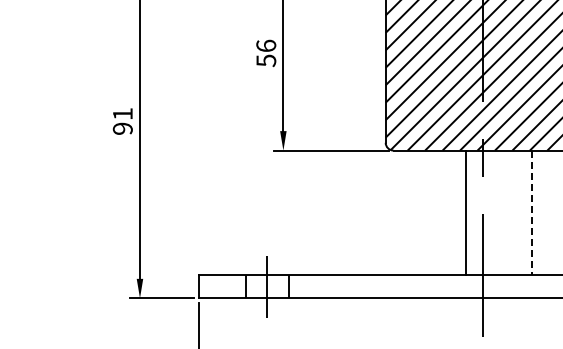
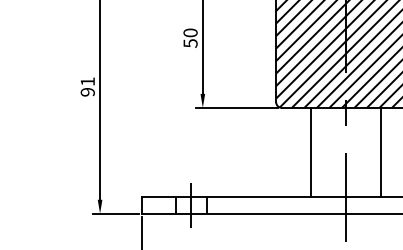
text: (266, 45) -> (190, 32), 56 -> 50
line: (466, 212) -> (311, 152), moved
line: (531, 213) -> (380, 152), dashed -> solid

